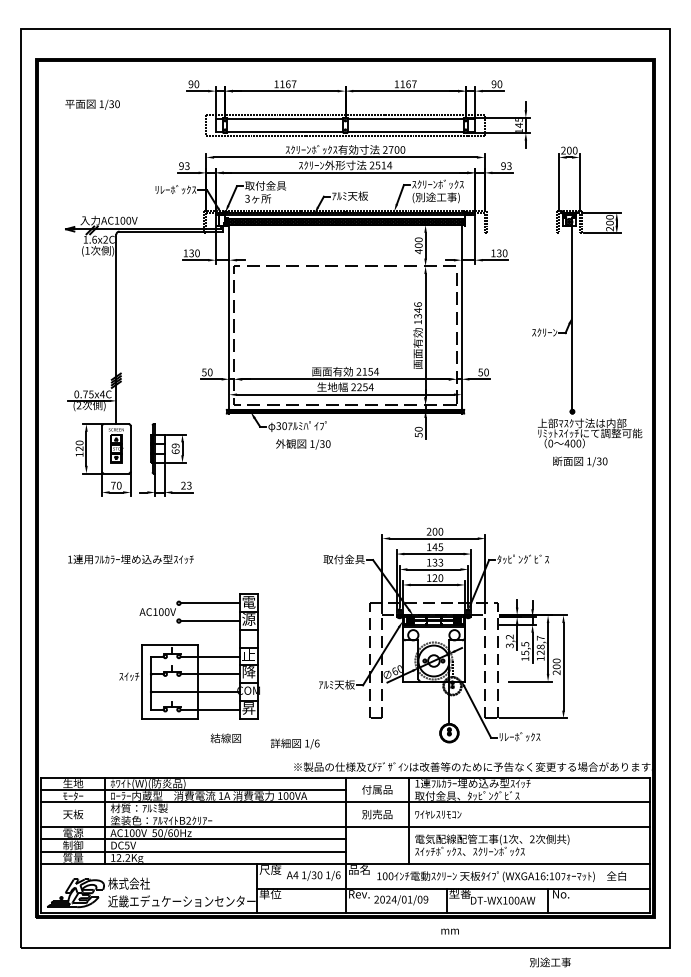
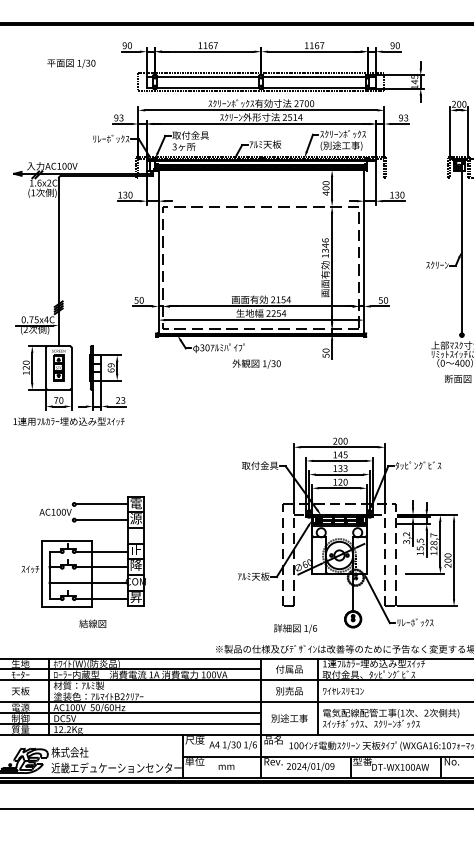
text: (92, 104) -> (71, 63), moved
text: (303, 444) -> (256, 364), moved
text: (130, 559) -> (68, 421), moved
part: (189, 656) -> (83, 551), moved
text: (225, 738) -> (92, 623), moved
text: (294, 743) -> (294, 628), moved
text: (449, 931) -> (225, 767), moved
text: (550, 962) -> (289, 718), moved

